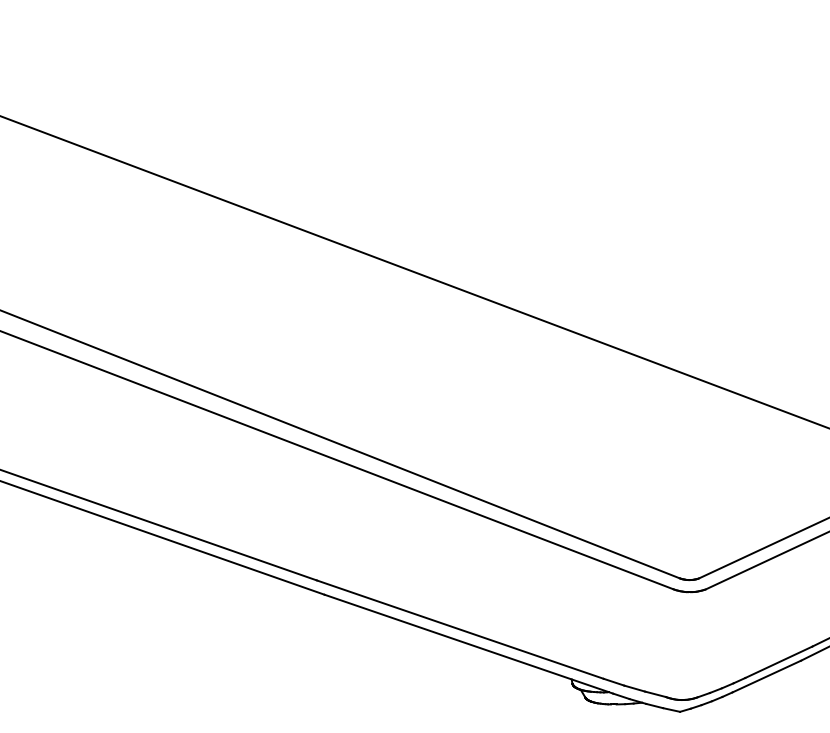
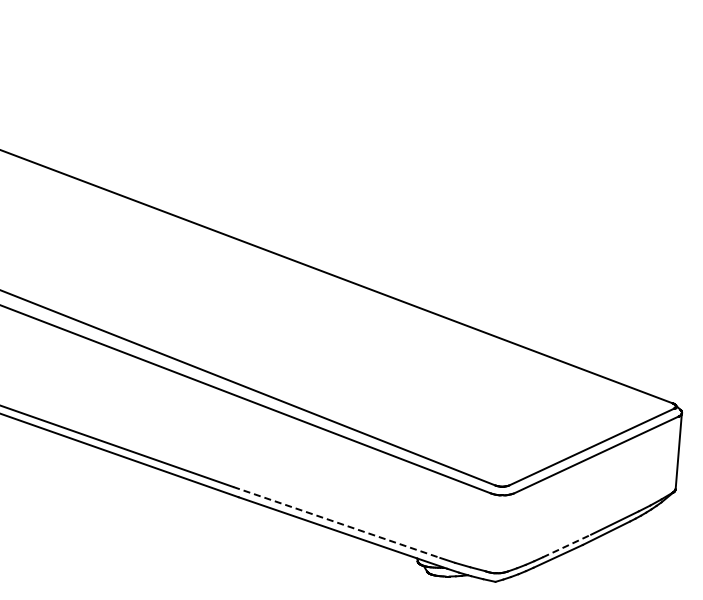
line: (461, 629) -> (337, 522), solid -> dashed
line: (778, 662) -> (566, 546), solid -> dashed

